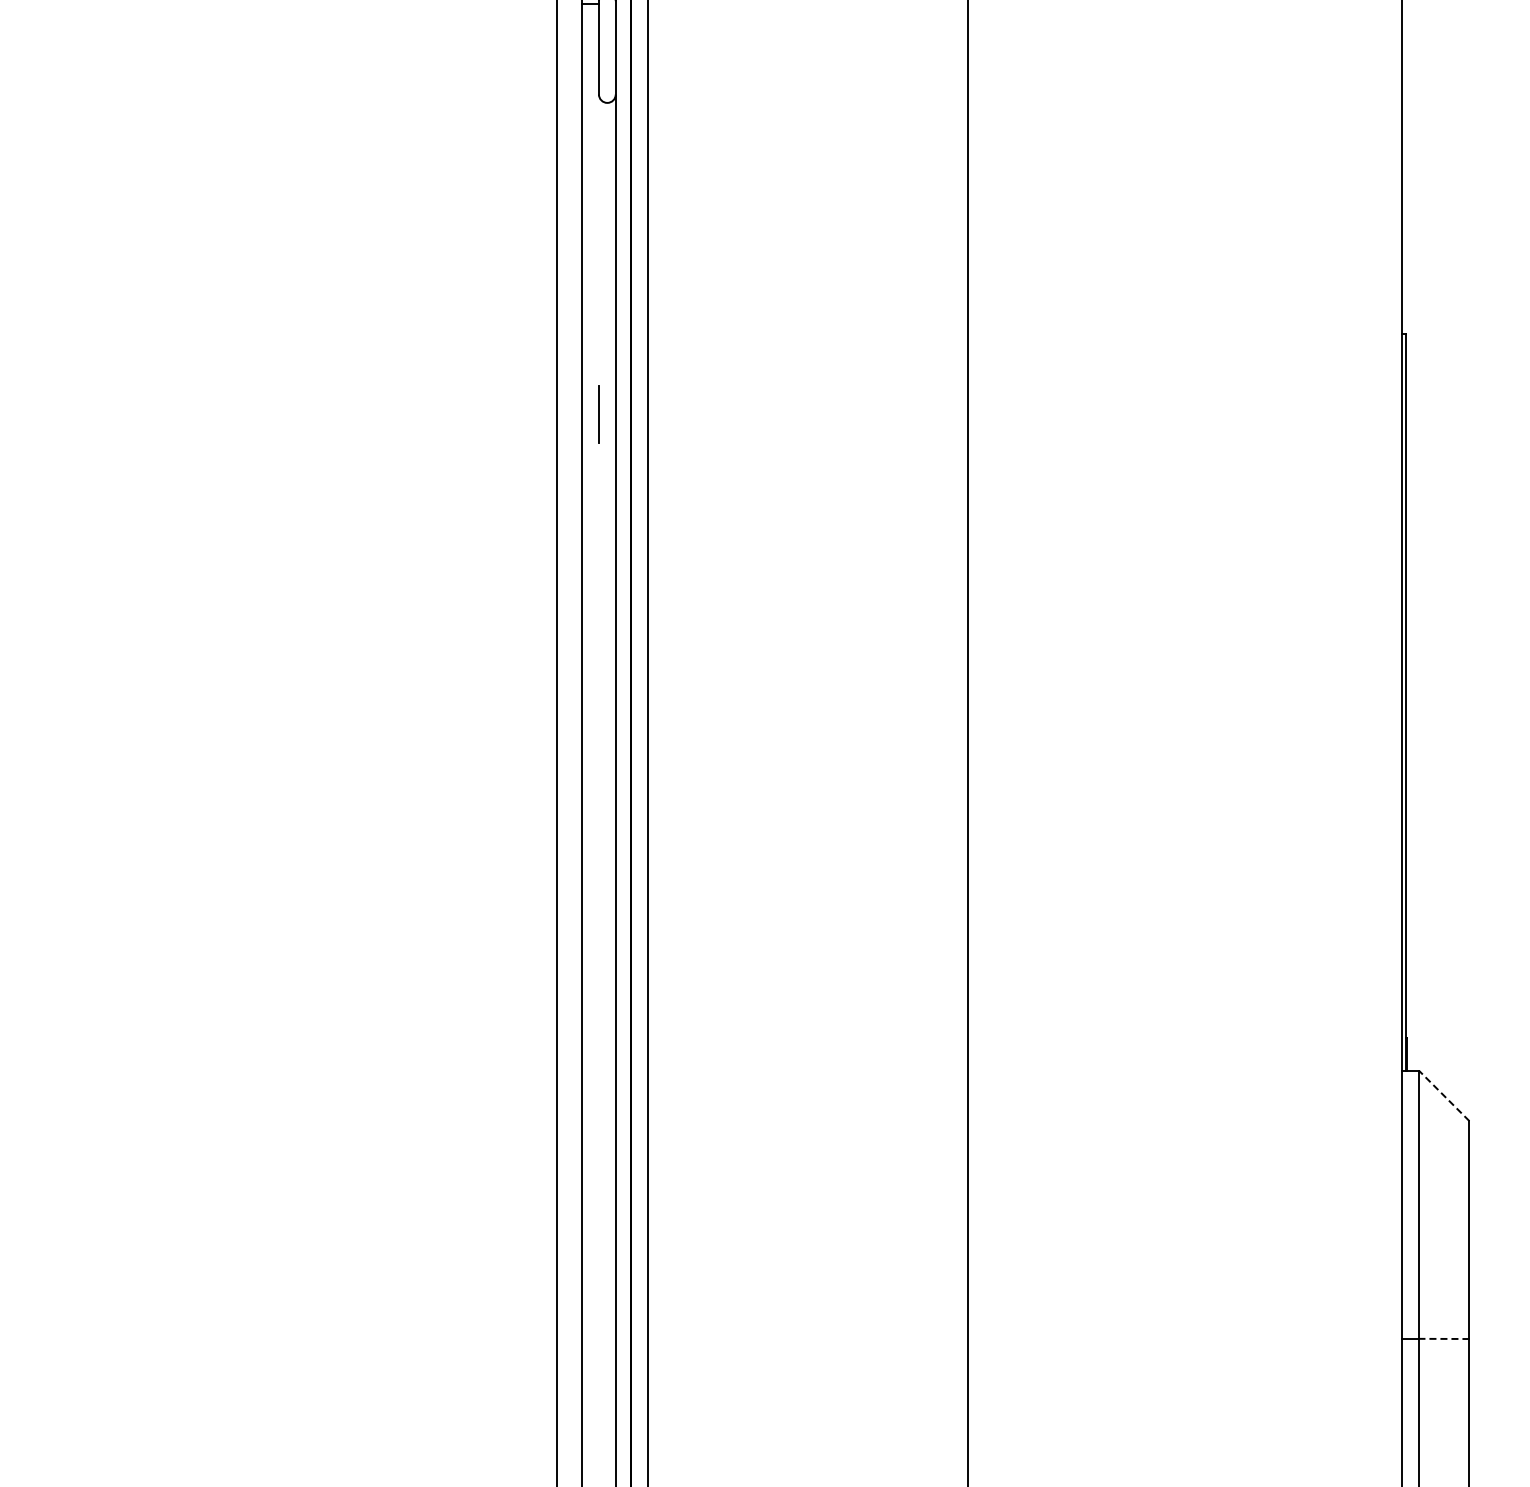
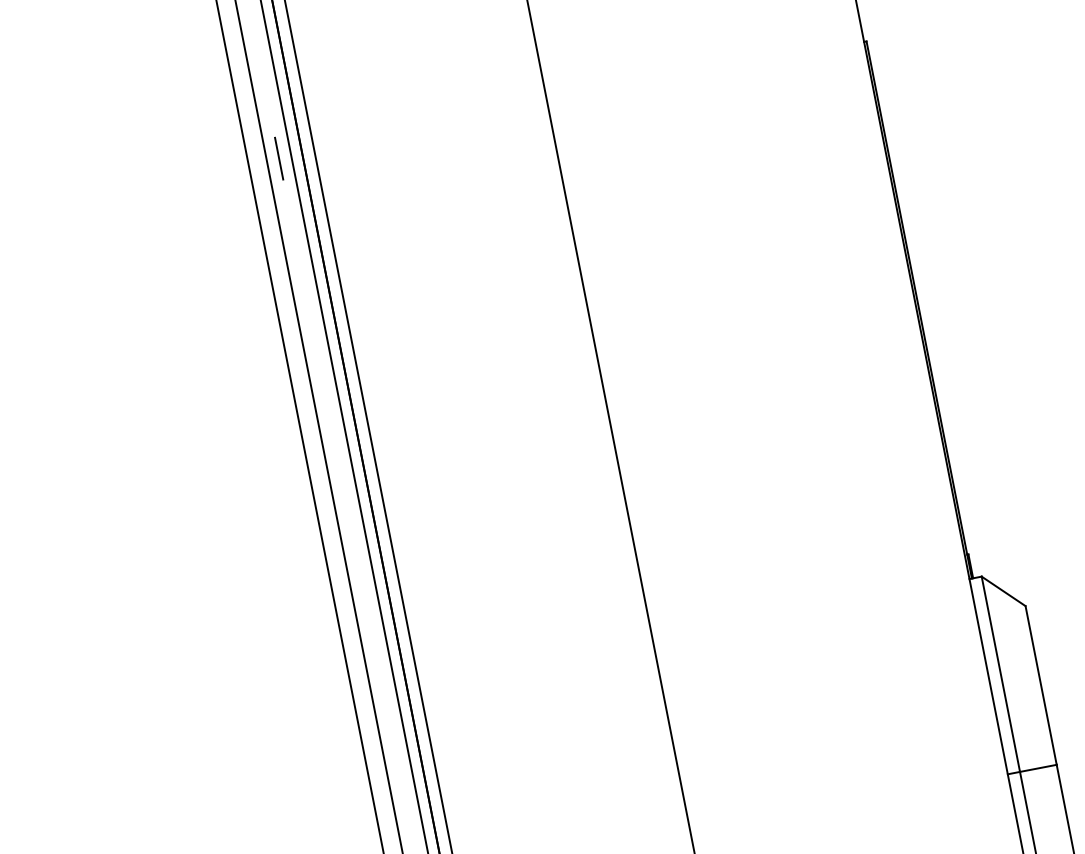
line: (598, 414) -> (278, 158), moved
line: (1444, 1095) -> (1003, 590), dashed -> solid
line: (1443, 1338) -> (1037, 768), dashed -> solid

